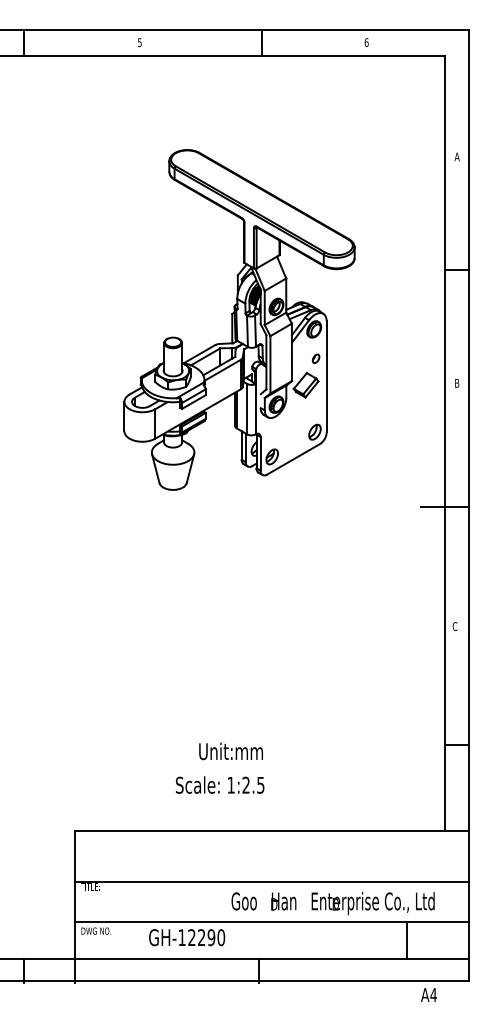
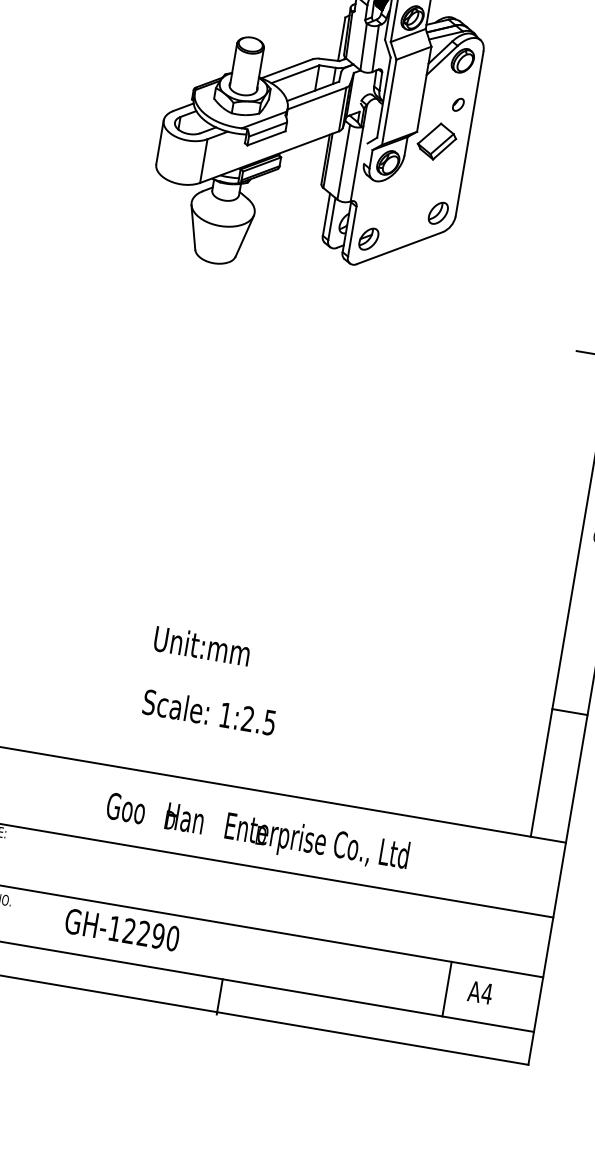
text: (230, 751) -> (201, 646), moved
text: (332, 903) -> (256, 833), moved
text: (428, 994) -> (479, 991), moved

